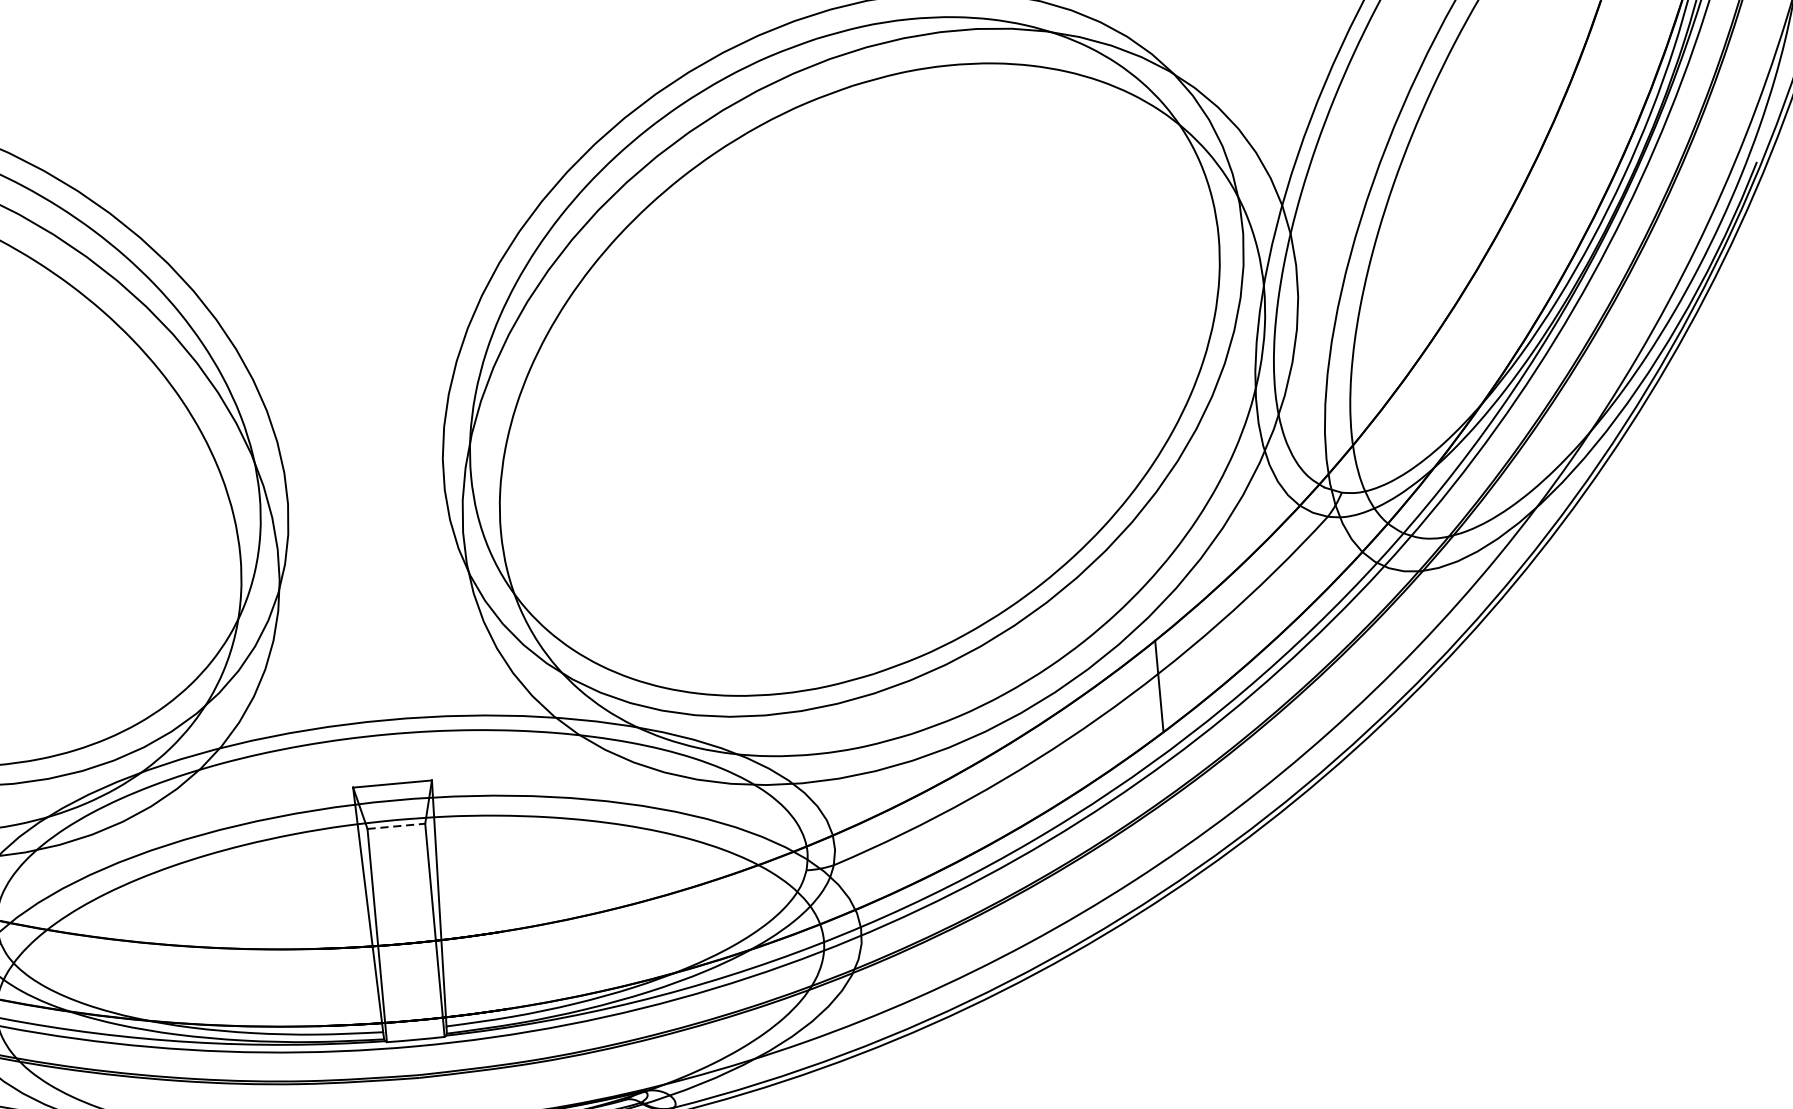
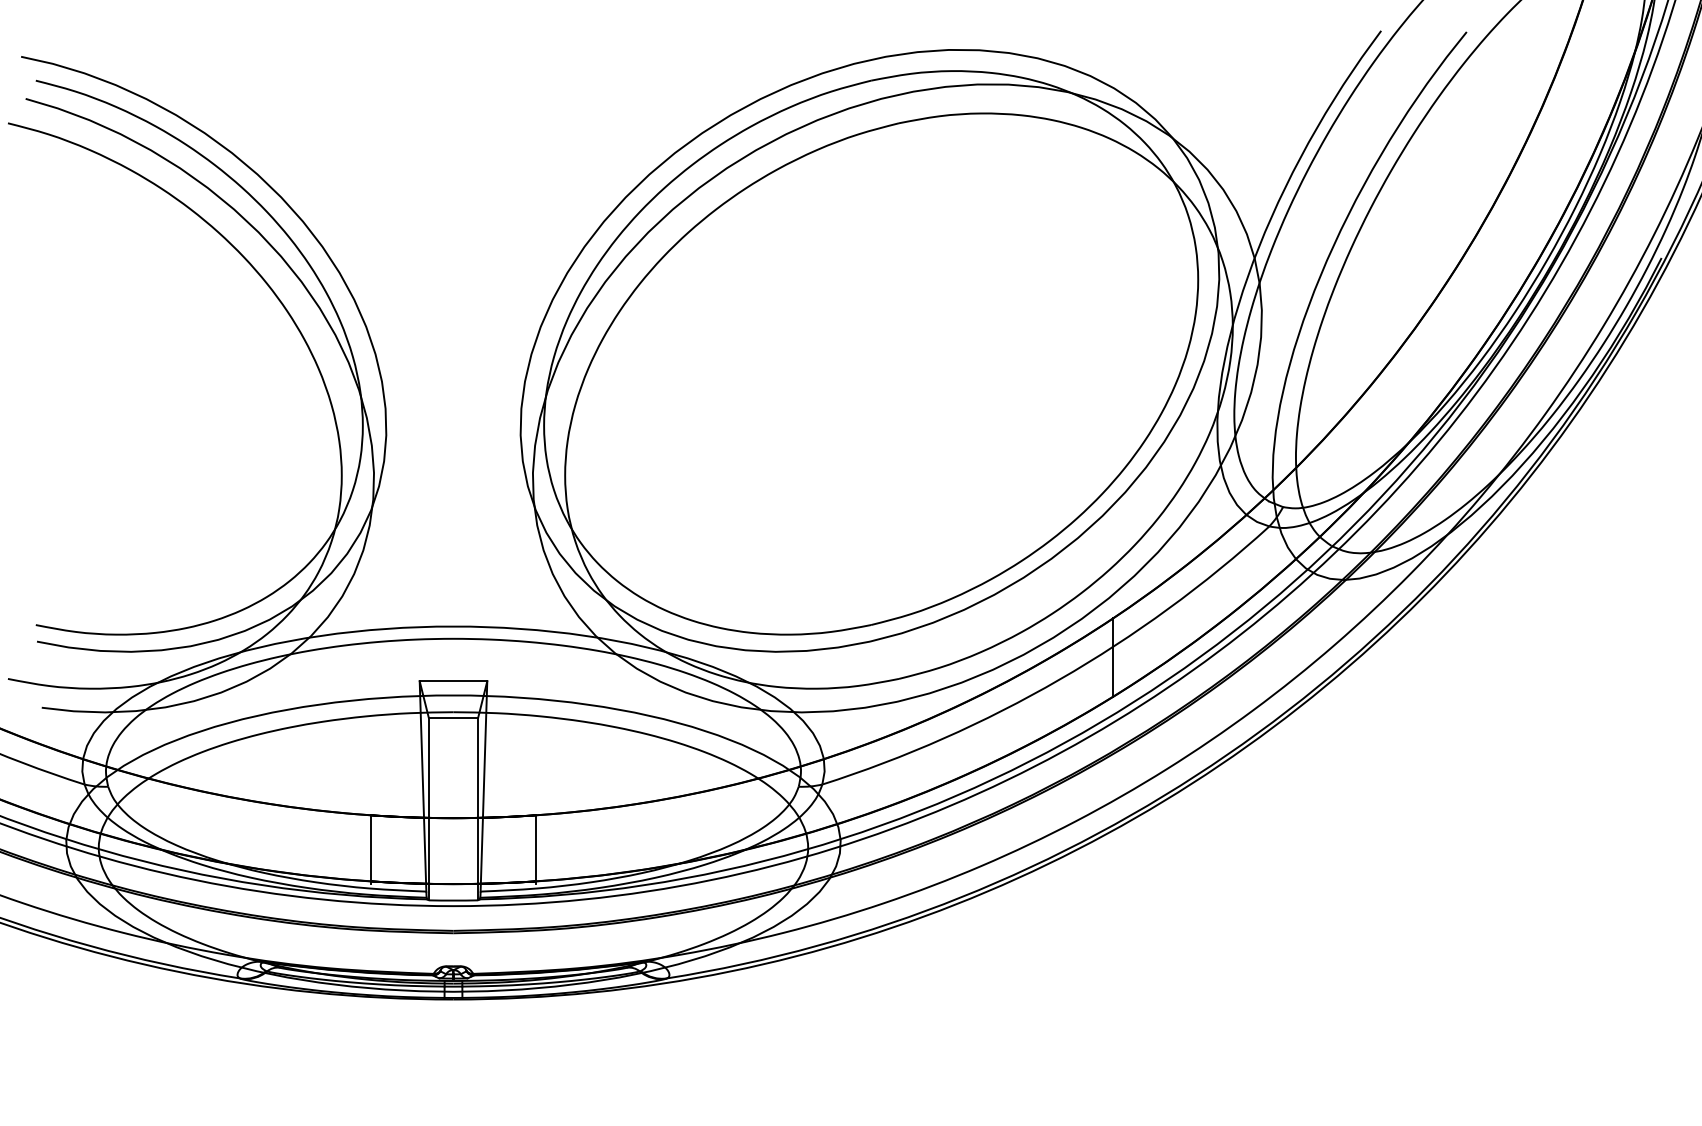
line: (396, 826) -> (453, 717), dashed -> solid
line: (506, 971) -> (535, 849), added
line: (314, 988) -> (371, 849), added

